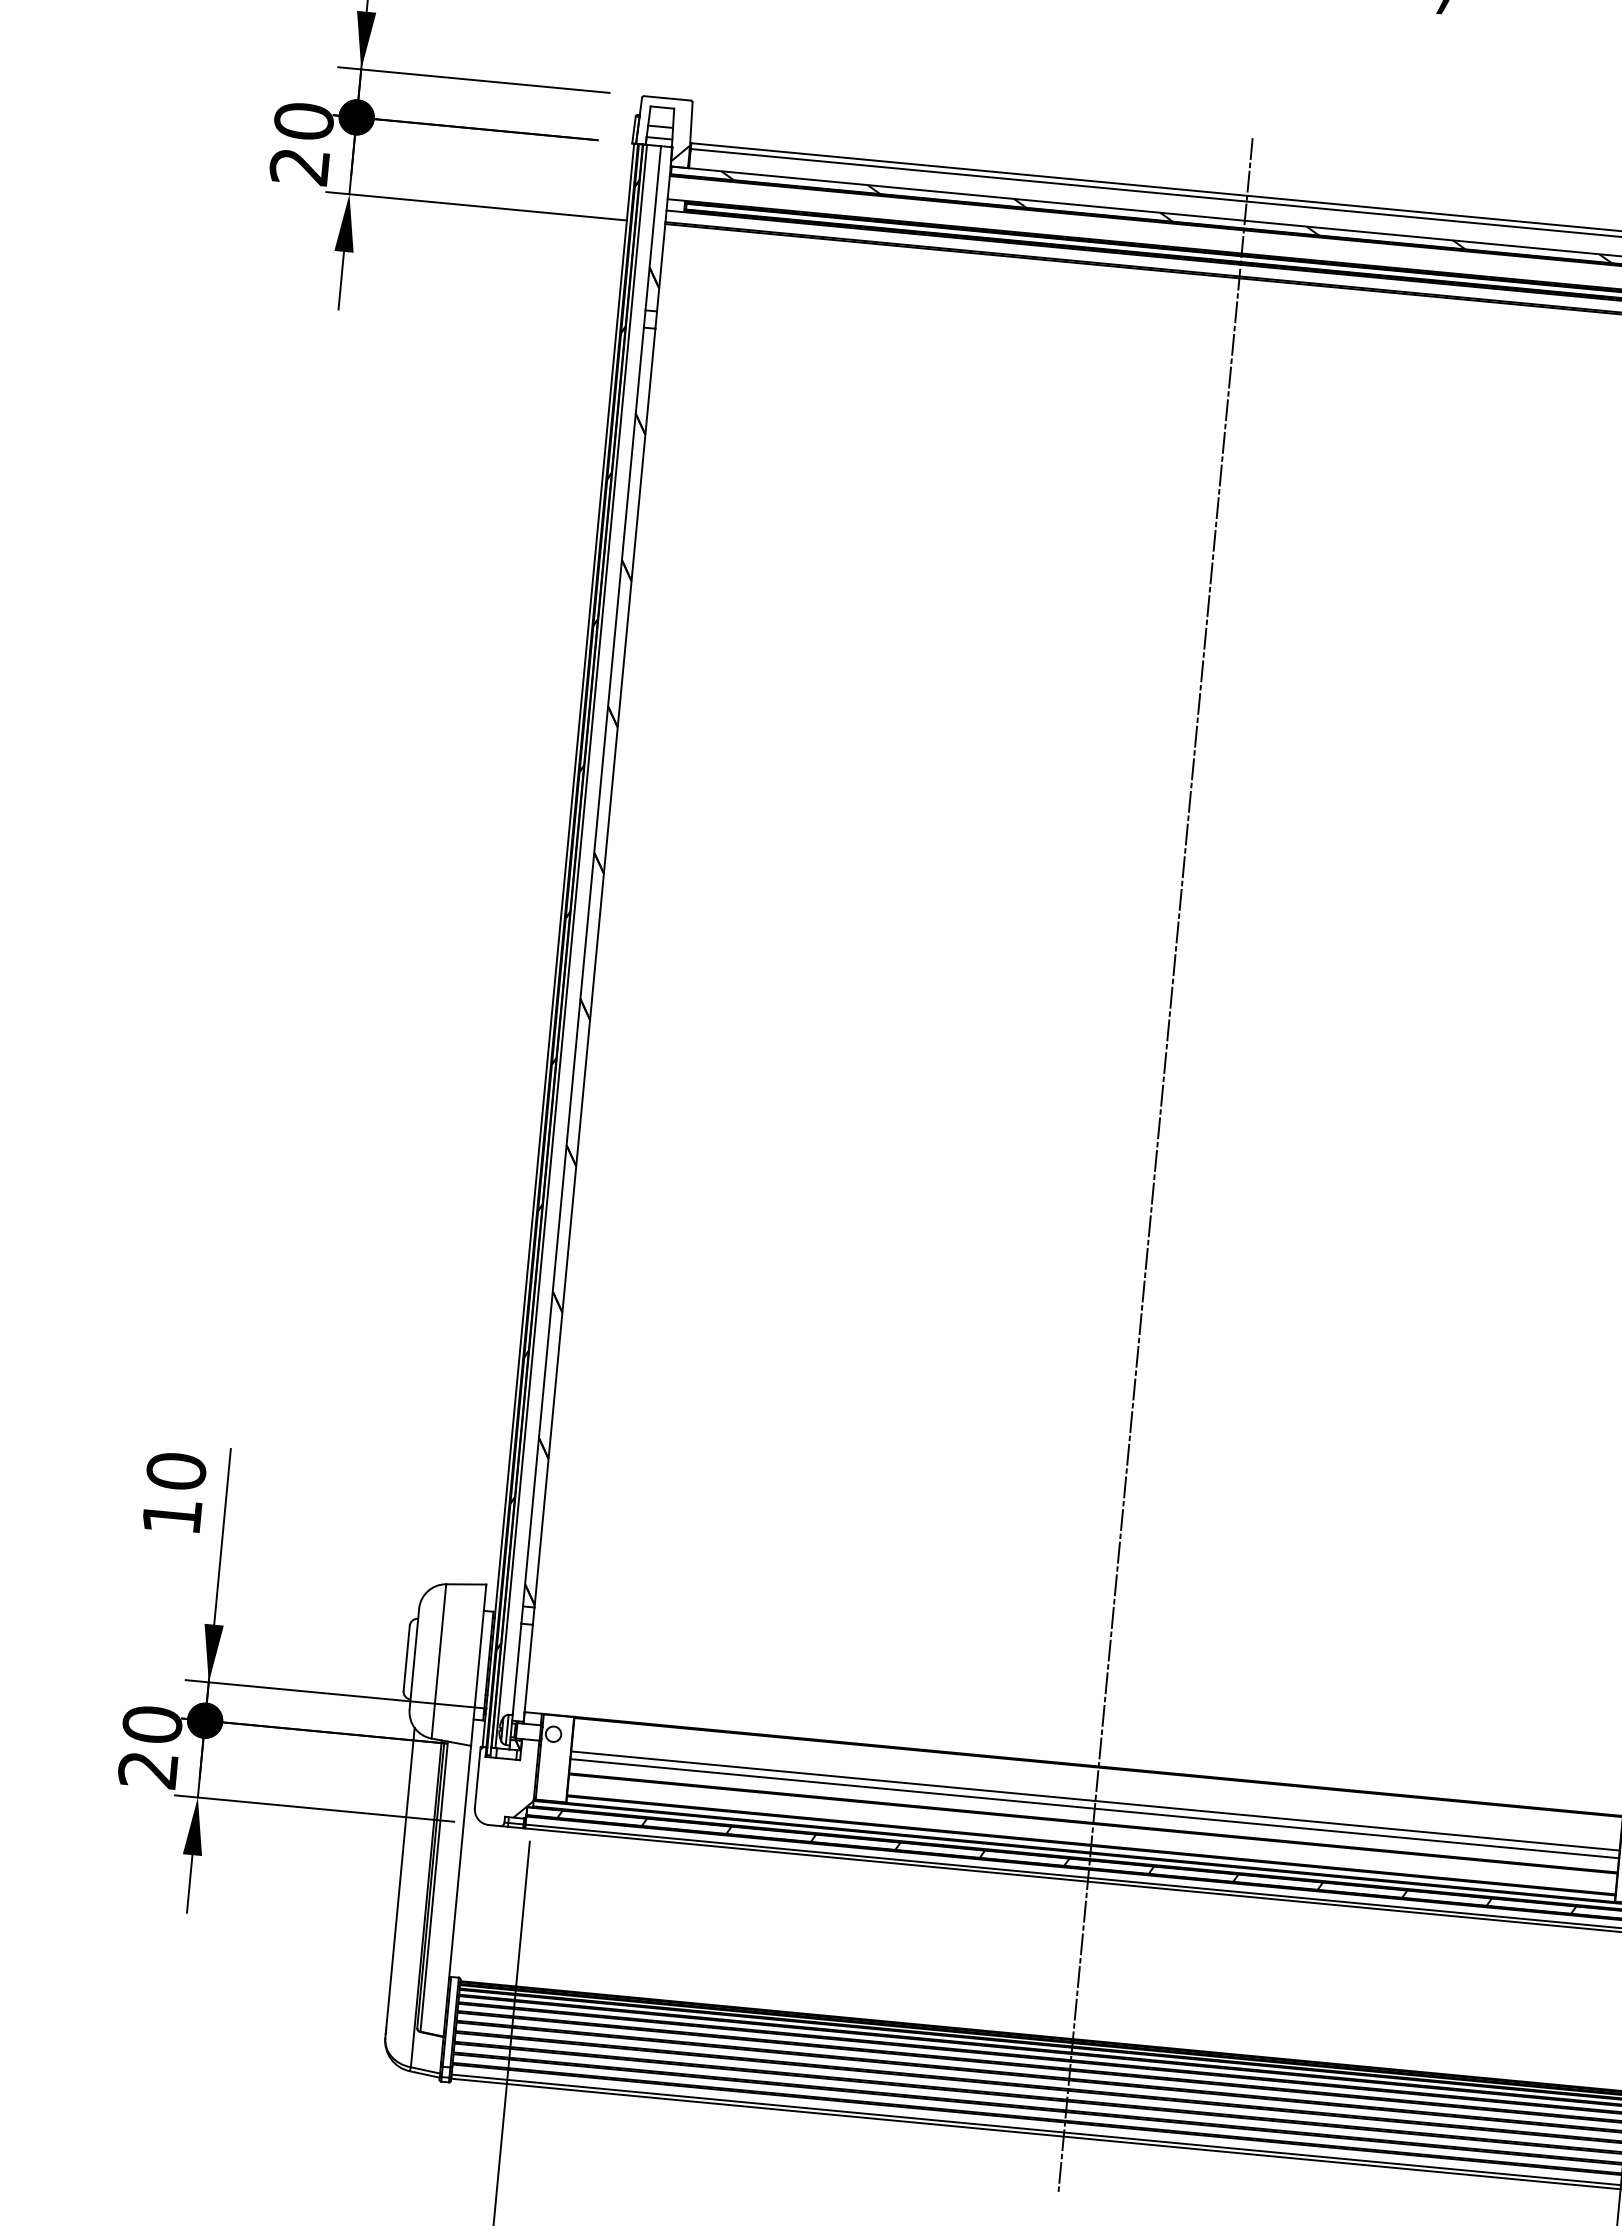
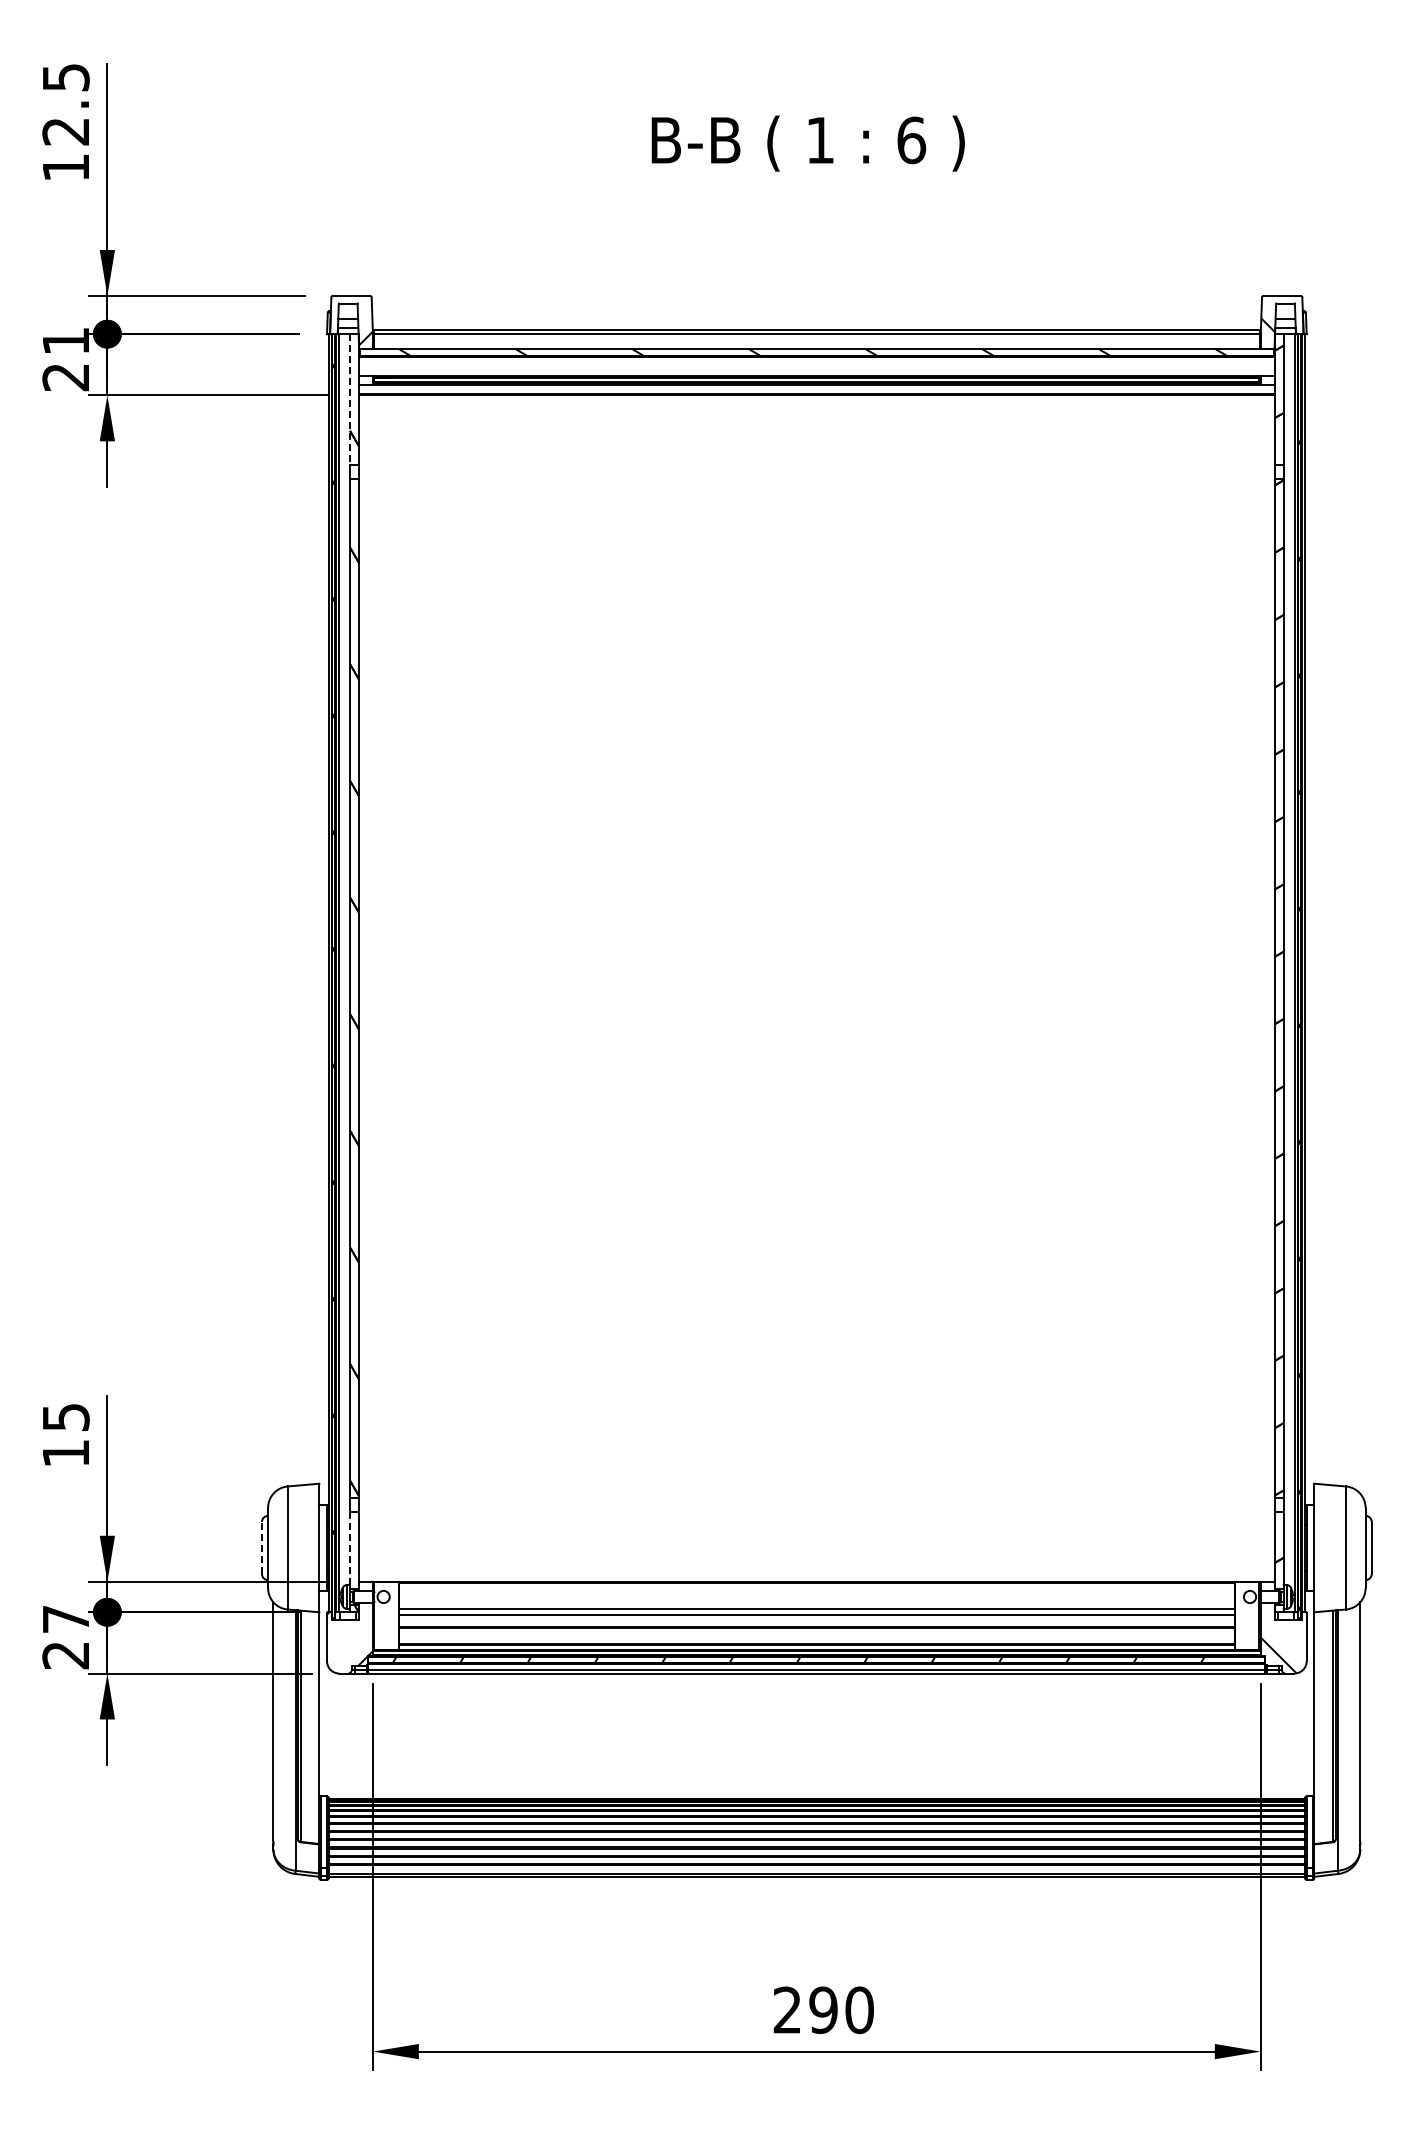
text: (303, 121) -> (65, 341), 20 -> 21
line: (653, 229) -> (350, 400), solid -> dashed
line: (1155, 1165) -> (816, 1102), removed
text: (175, 1471) -> (65, 1417), 10 -> 15
line: (406, 1657) -> (261, 1547), solid -> dashed
line: (517, 1669) -> (350, 1548), solid -> dashed
text: (151, 1724) -> (65, 1619), 20 -> 27

